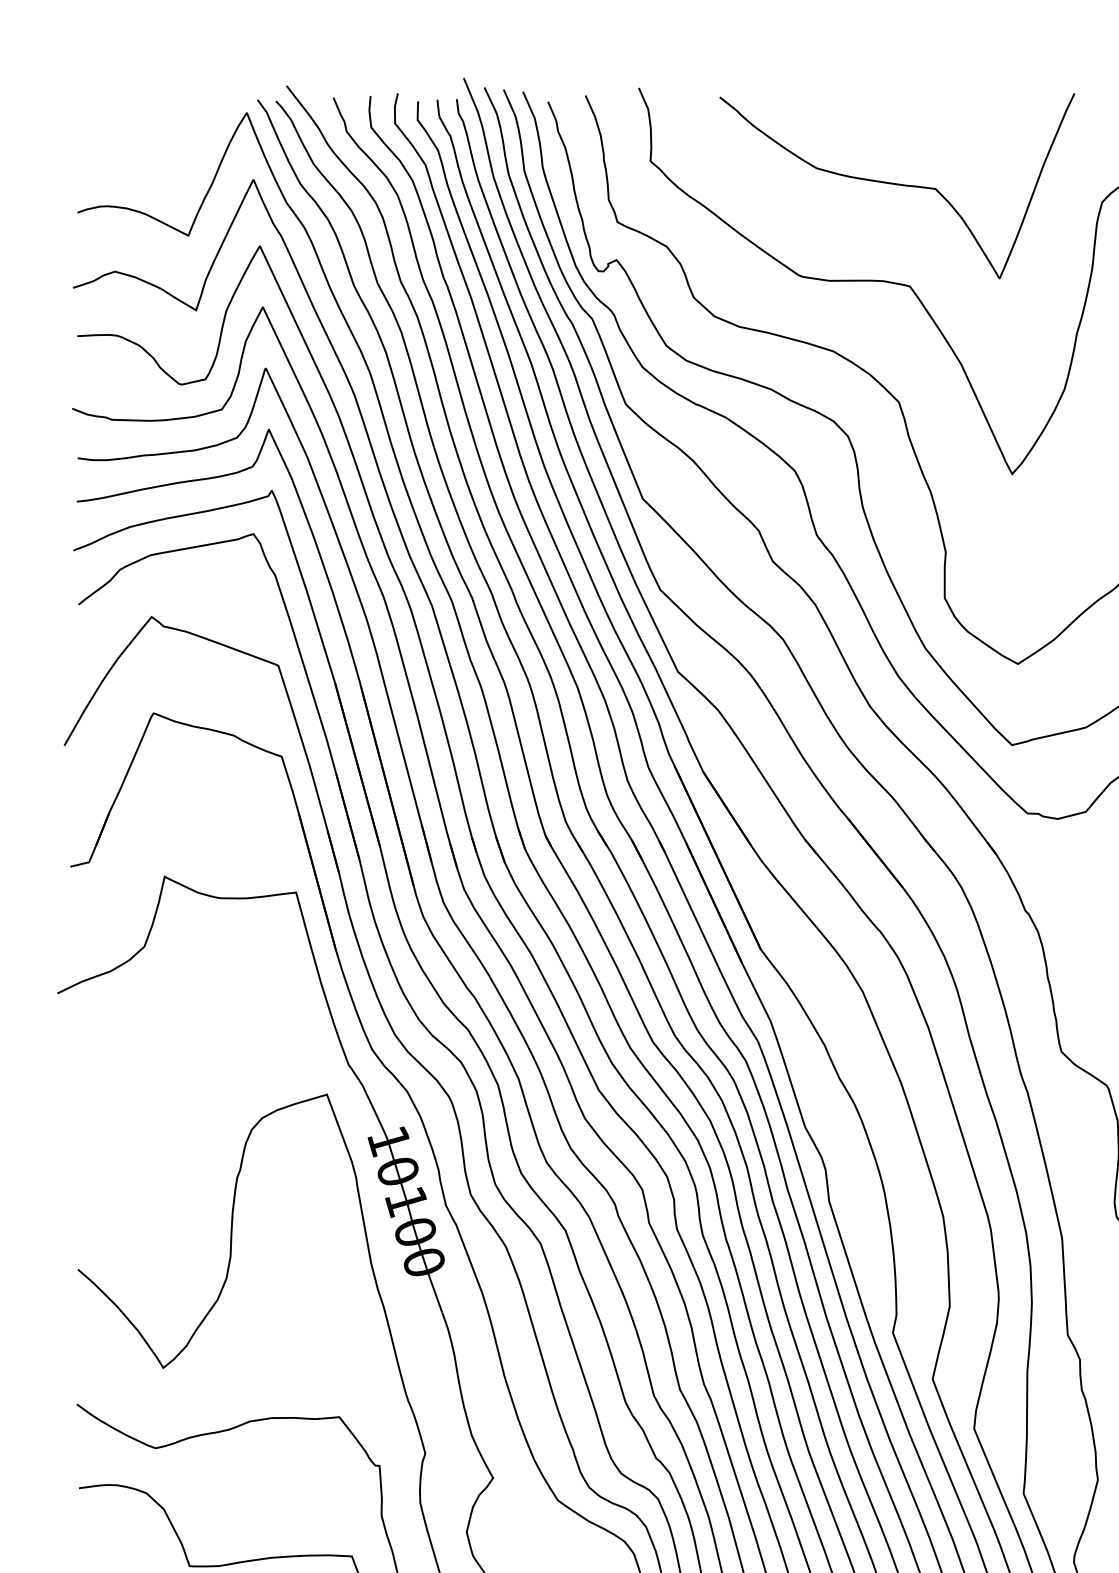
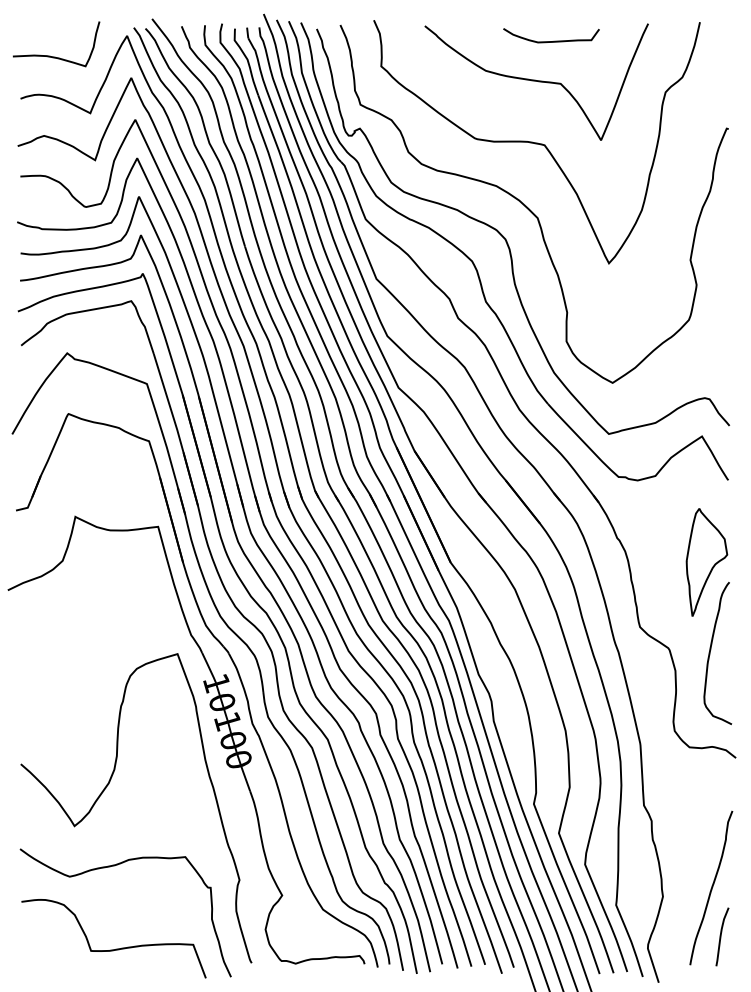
curve: (925, 120) -> (554, 40), added
curve: (133, 145) -> (55, 56), added

